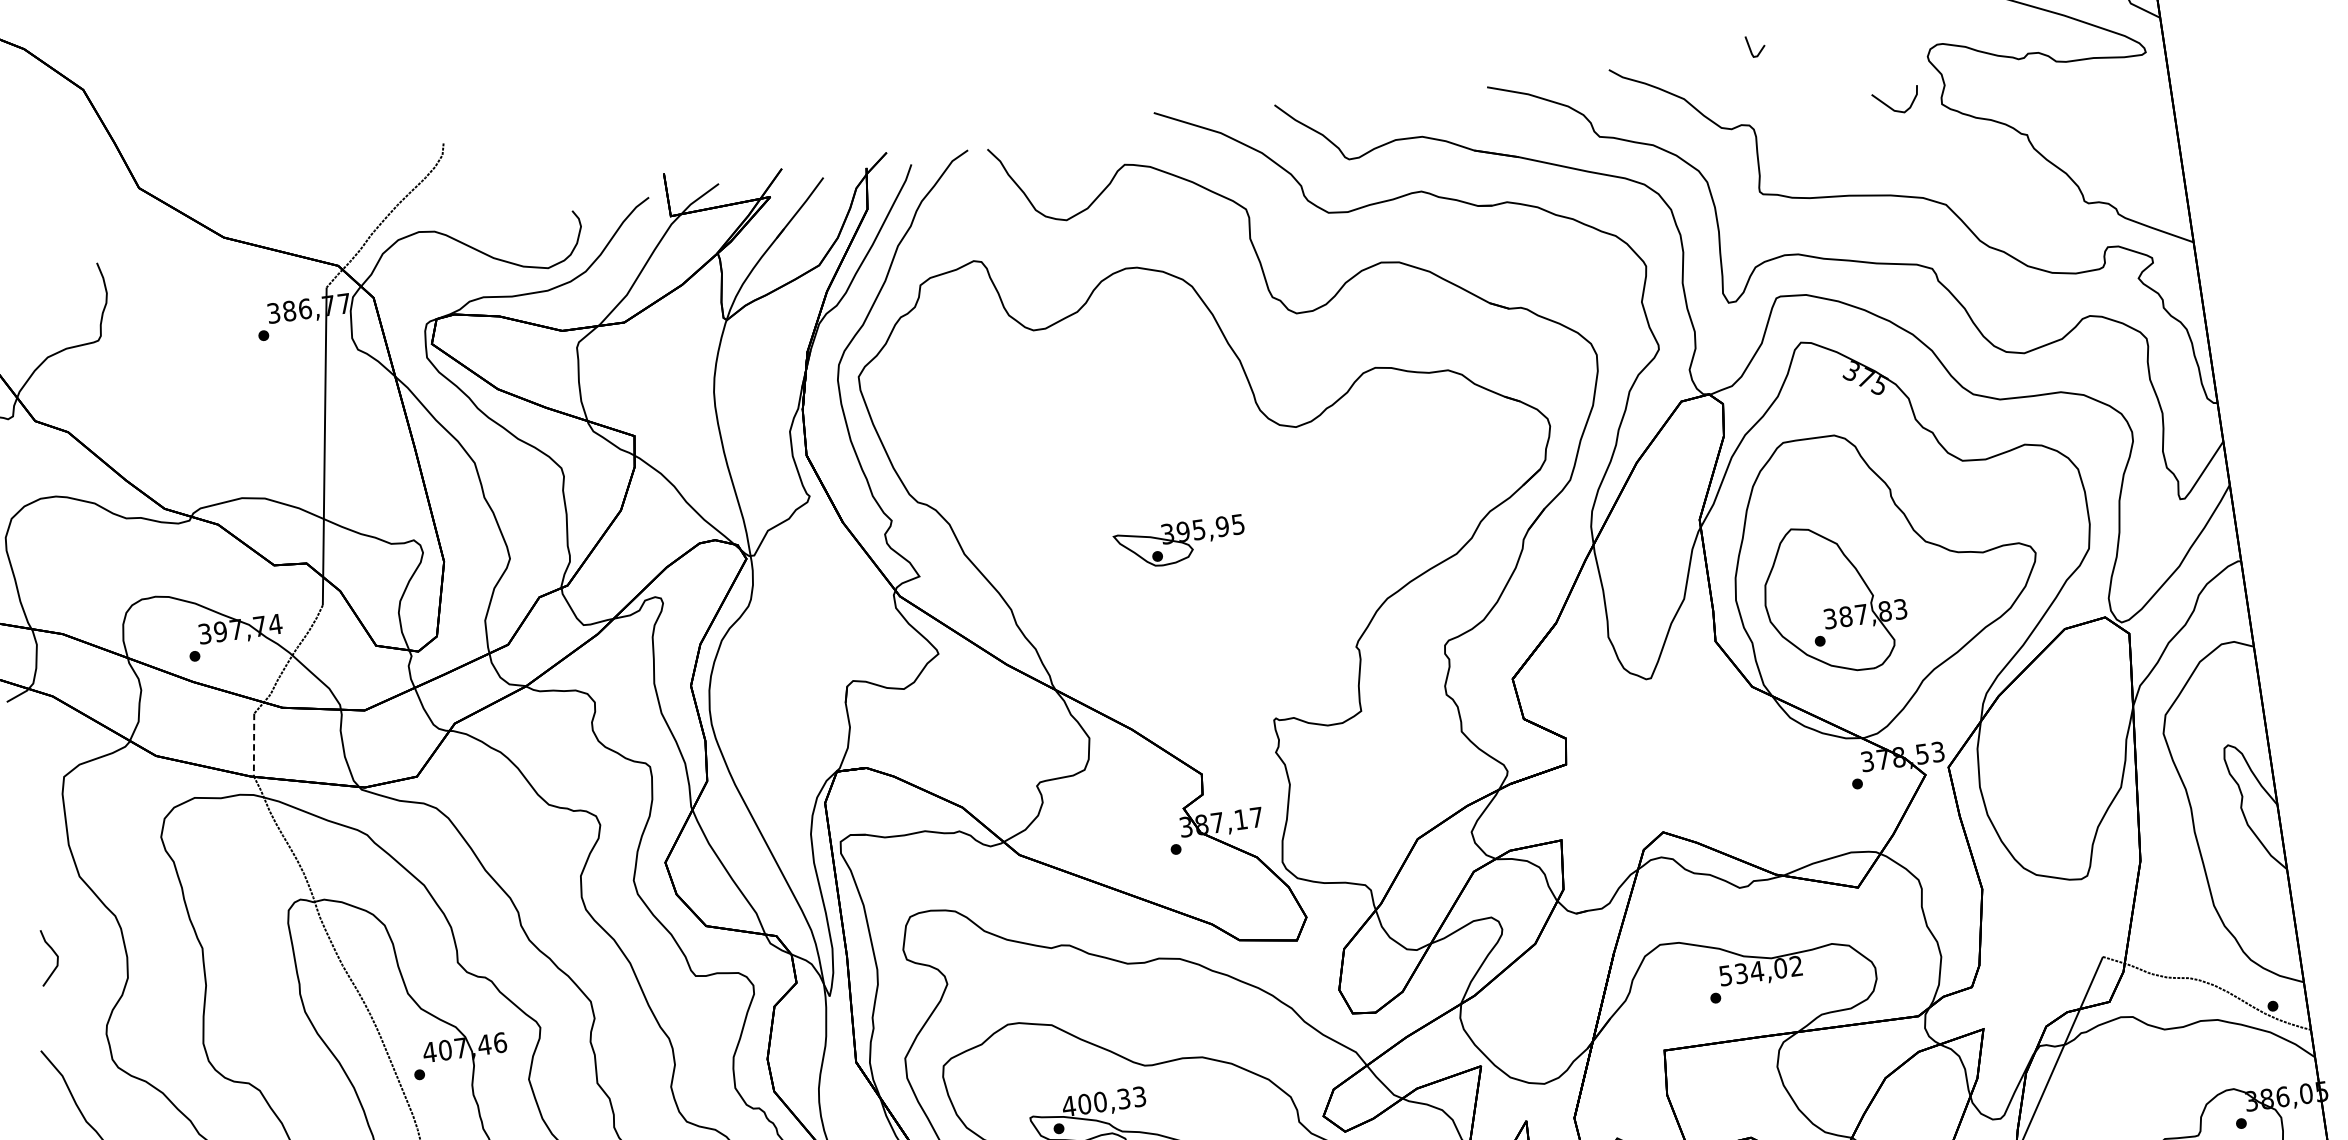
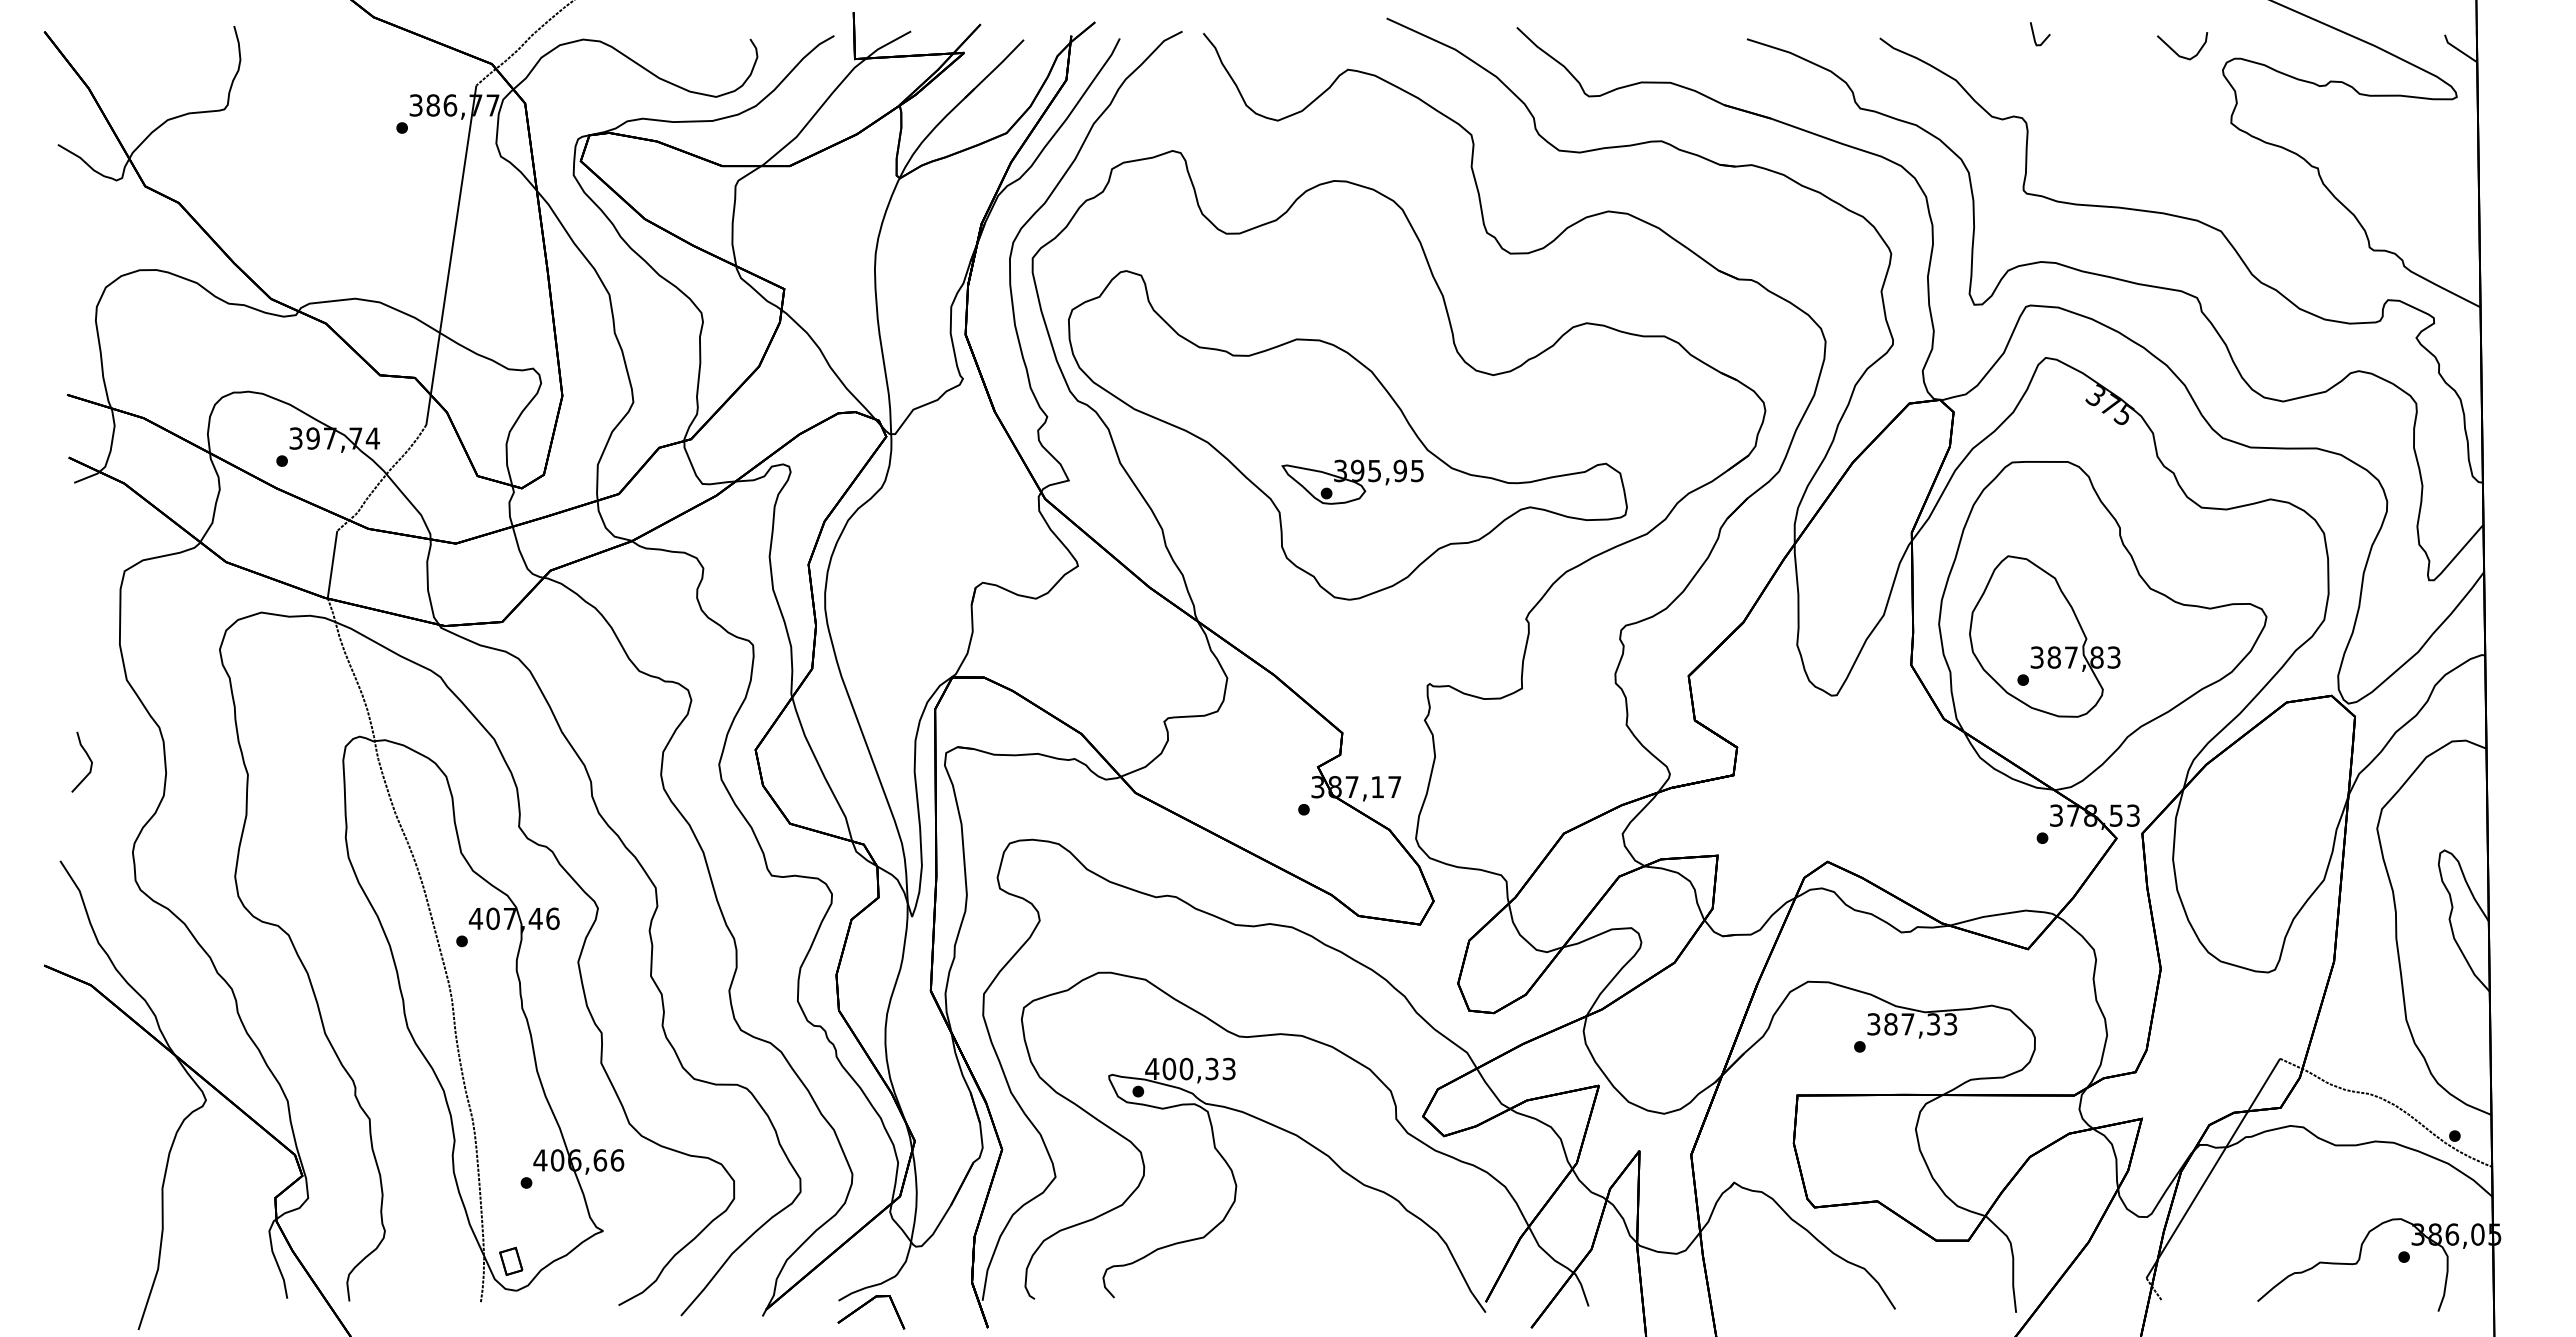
curve: (1891, 107) -> (2176, 52), moved
part: (1169, 500) -> (1347, 435), added
line: (254, 744) -> (332, 564), dashed -> solid
text: (1761, 971) -> (1912, 1024), 534,02 -> 387,33

